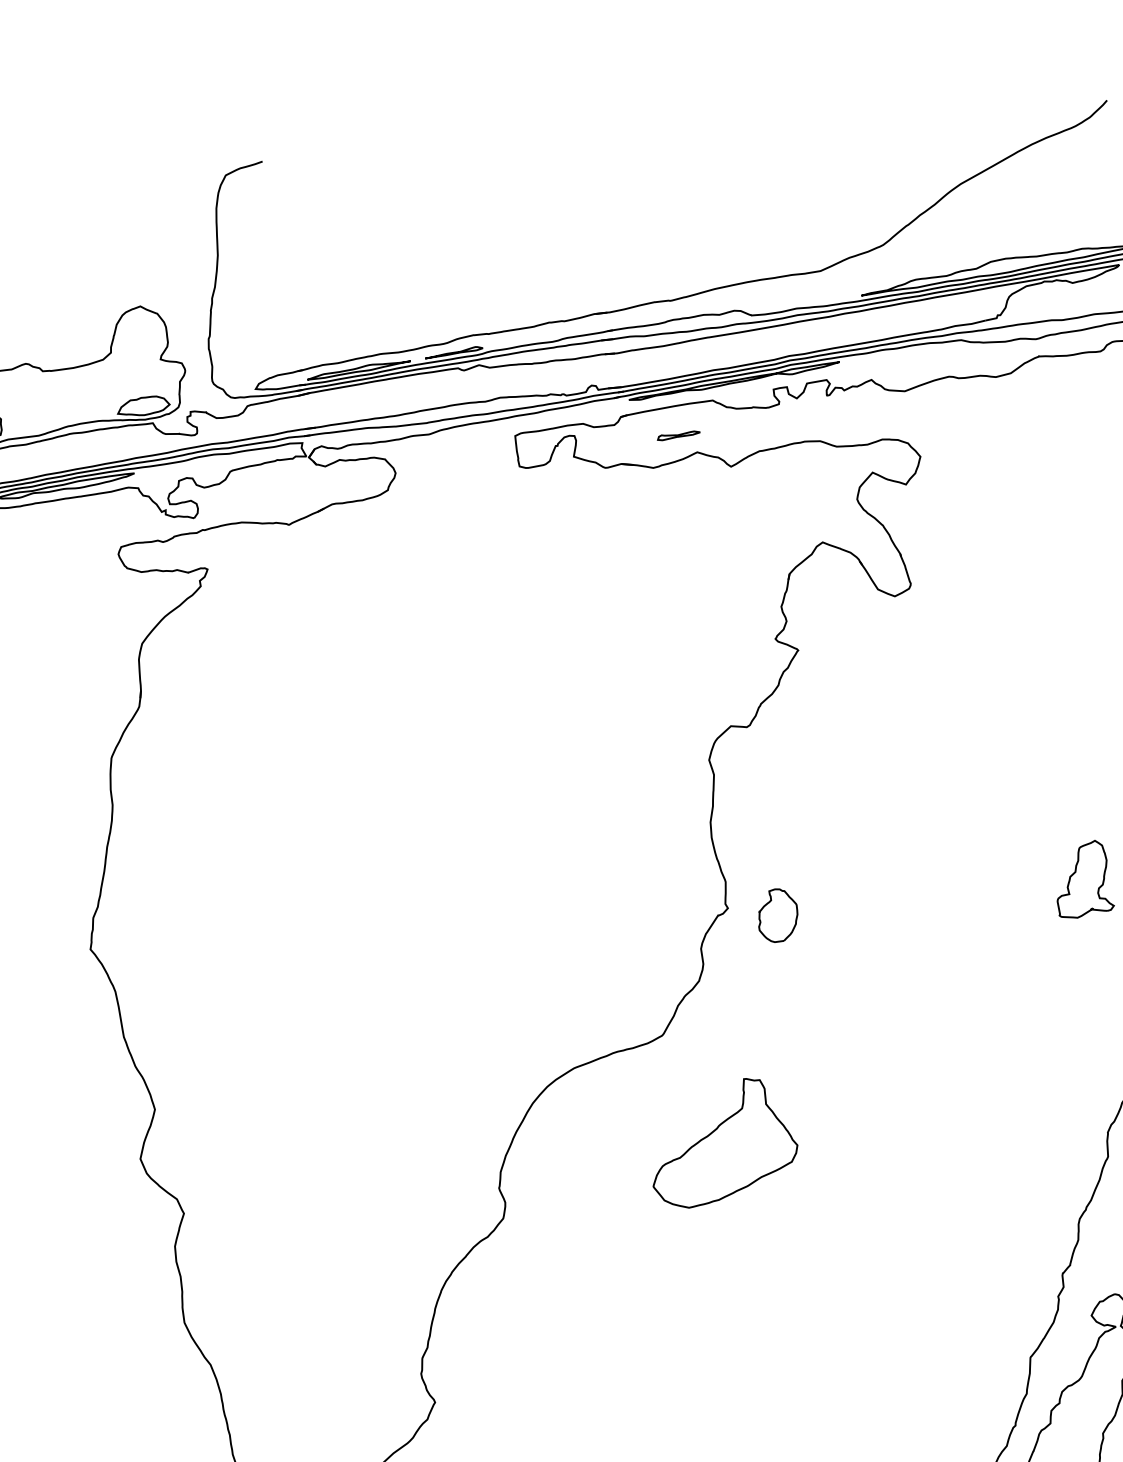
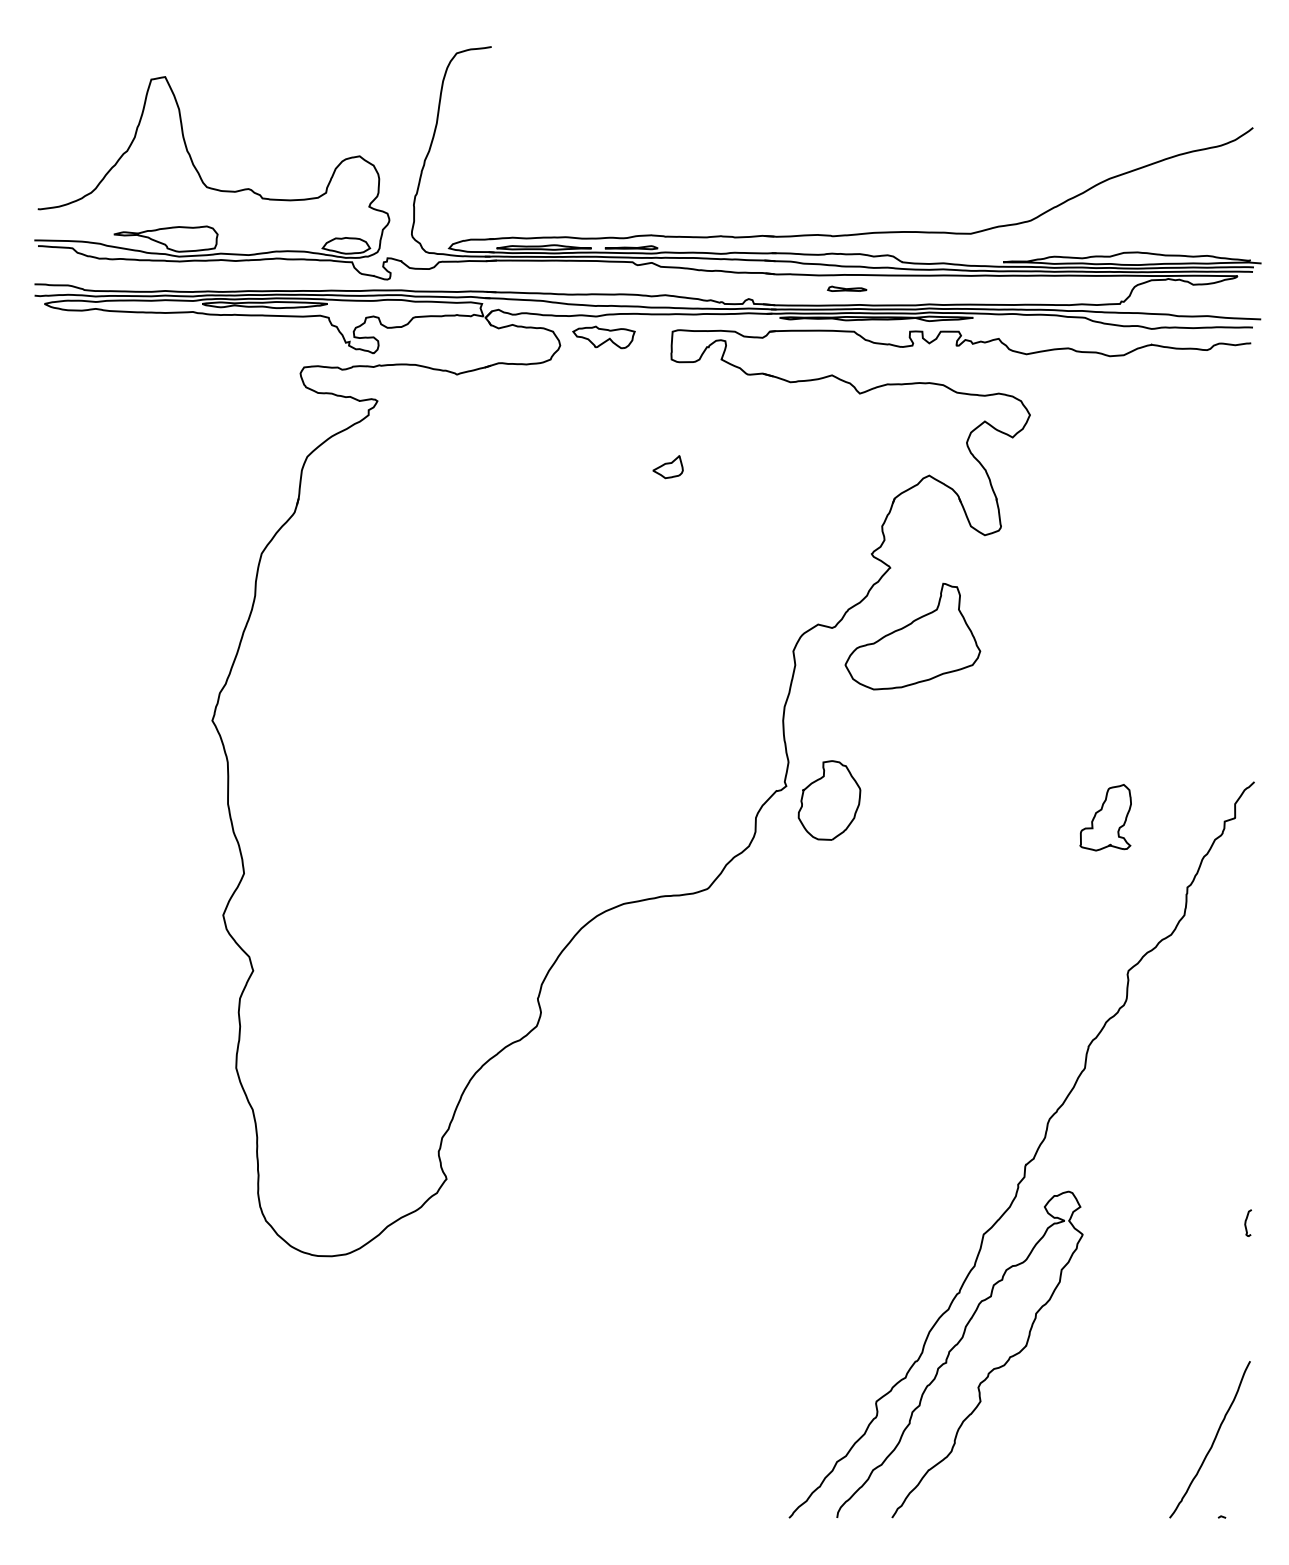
part: (678, 434) -> (847, 288), moved
part: (441, 455) -> (603, 337), added
part: (536, 584) -> (667, 467), added
part: (777, 915) -> (829, 800), size x1.67
part: (720, 1142) -> (912, 636), moved

